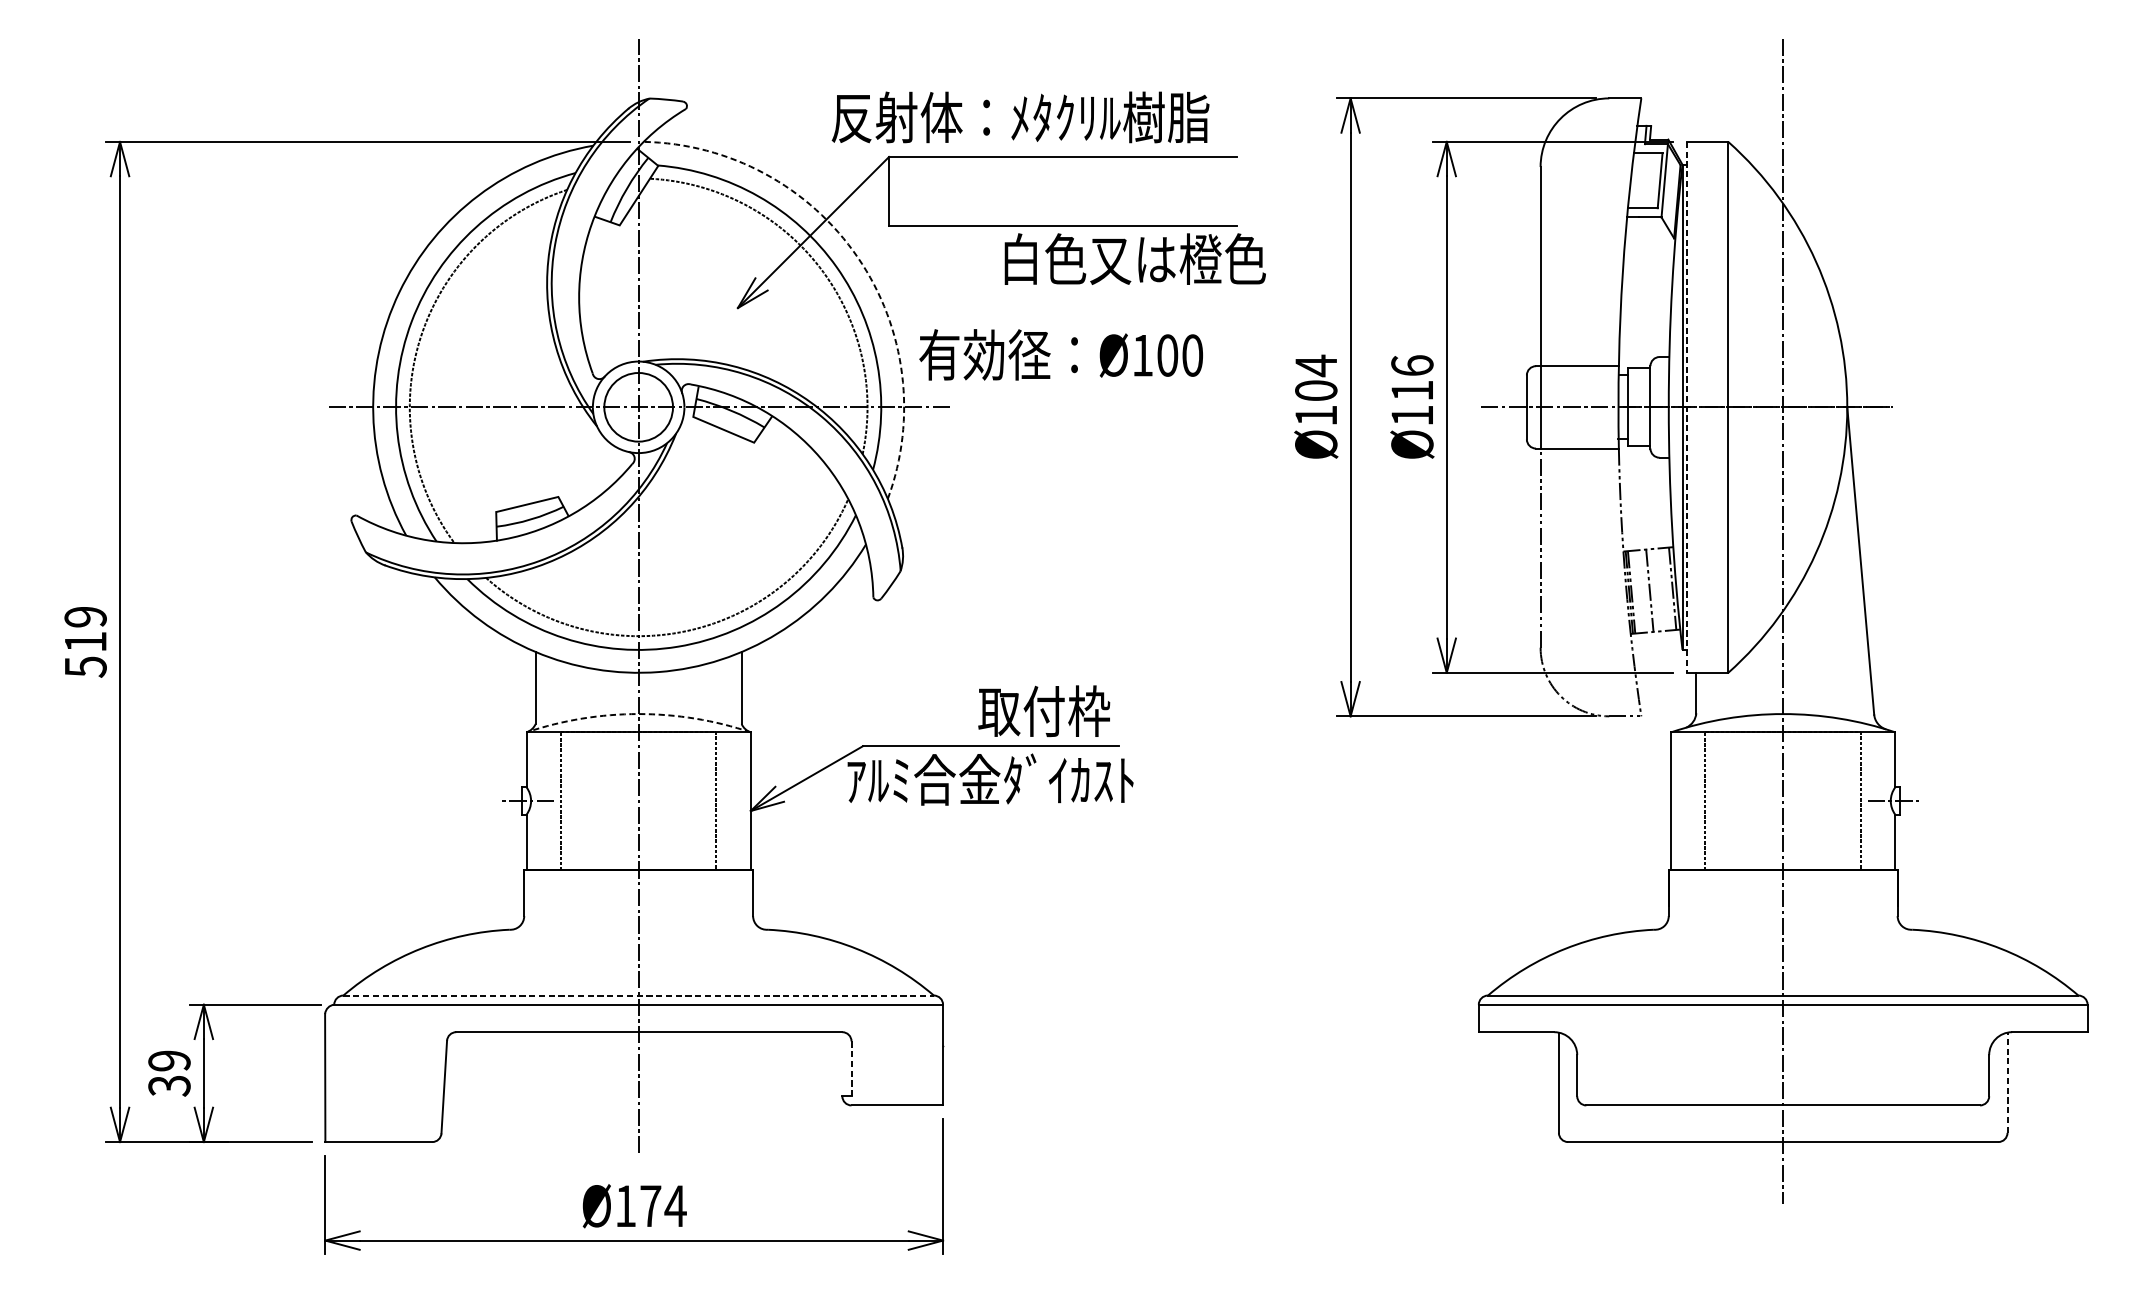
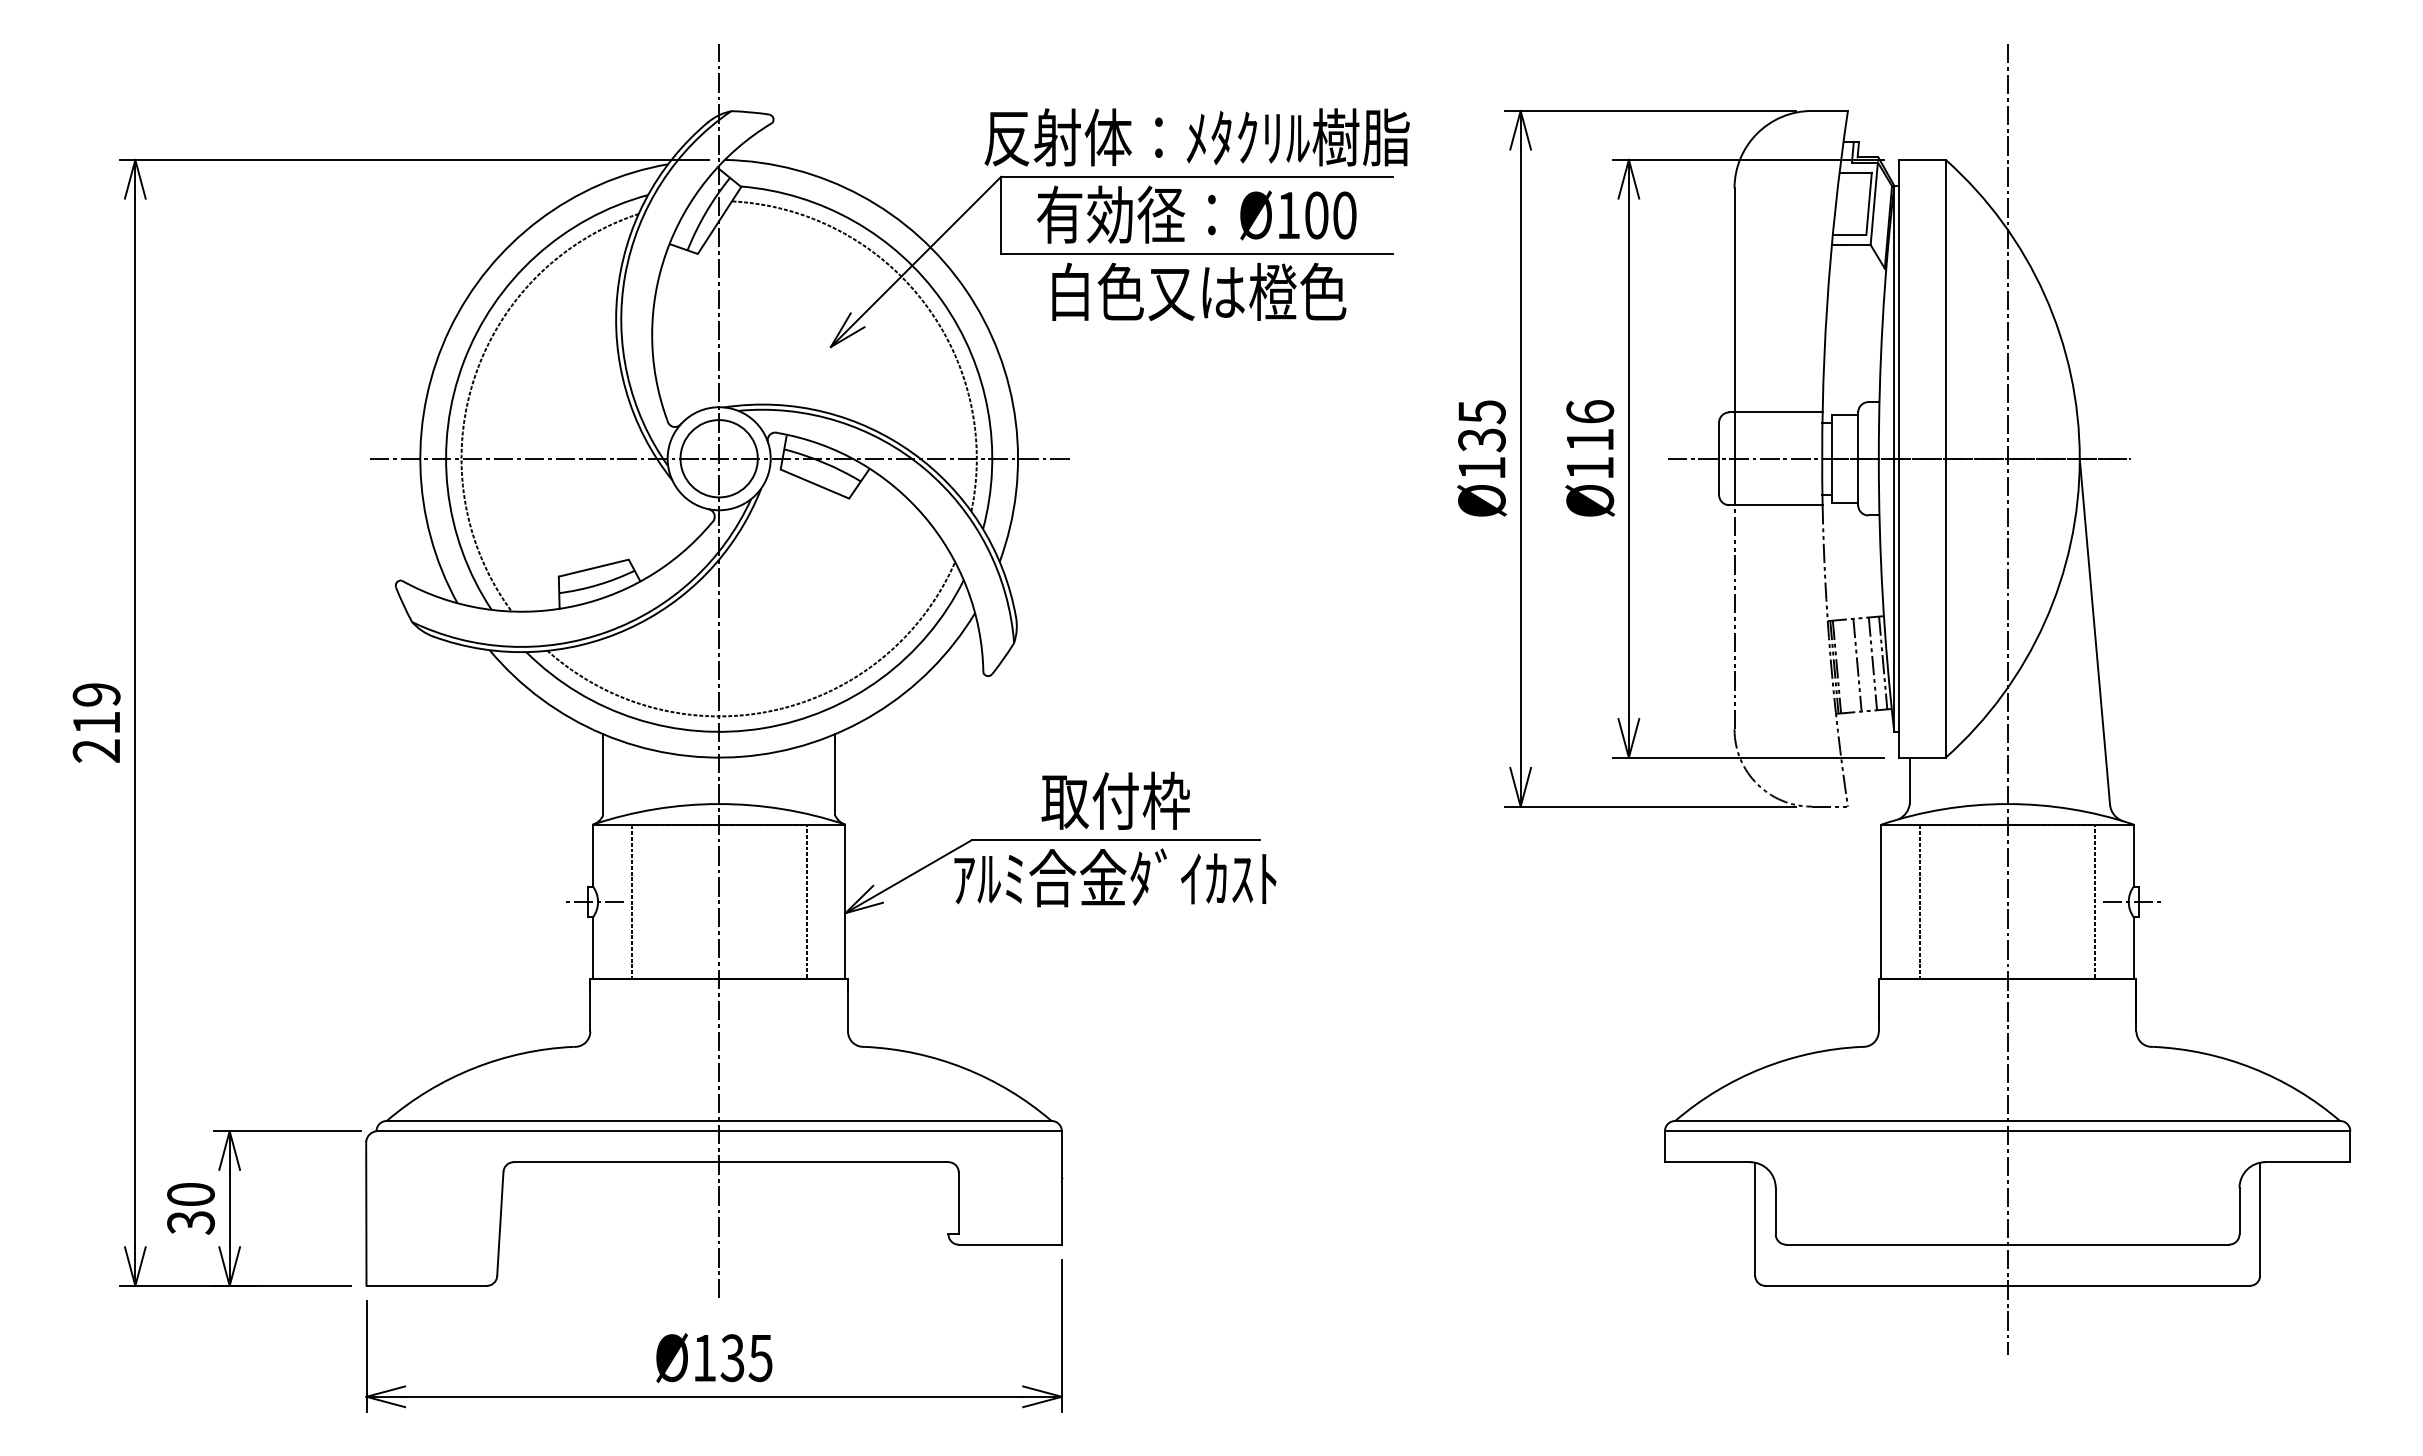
text: (1020, 117) -> (1196, 137), moved
arc: (857, 257) -> (965, 290), dashed -> solid
text: (1135, 258) -> (1199, 291), moved
text: (1060, 354) -> (1196, 214), moved
text: (1315, 377) -> (1481, 425), Ø104 -> Ø135
line: (1687, 407) -> (1899, 458), dashed -> solid
line: (1663, 589) -> (1872, 663), added
text: (85, 667) -> (96, 751), 519 -> 219
text: (1044, 710) -> (1115, 800), moved
arc: (638, 714) -> (719, 804), dashed -> solid
line: (638, 995) -> (719, 1120), dashed -> solid
text: (169, 1060) -> (190, 1194), 39 -> 30
line: (851, 1068) -> (958, 1203), dashed -> solid
line: (2007, 1082) -> (2260, 1218), dashed -> solid
text: (662, 1206) -> (746, 1358), Ø174 -> Ø135

